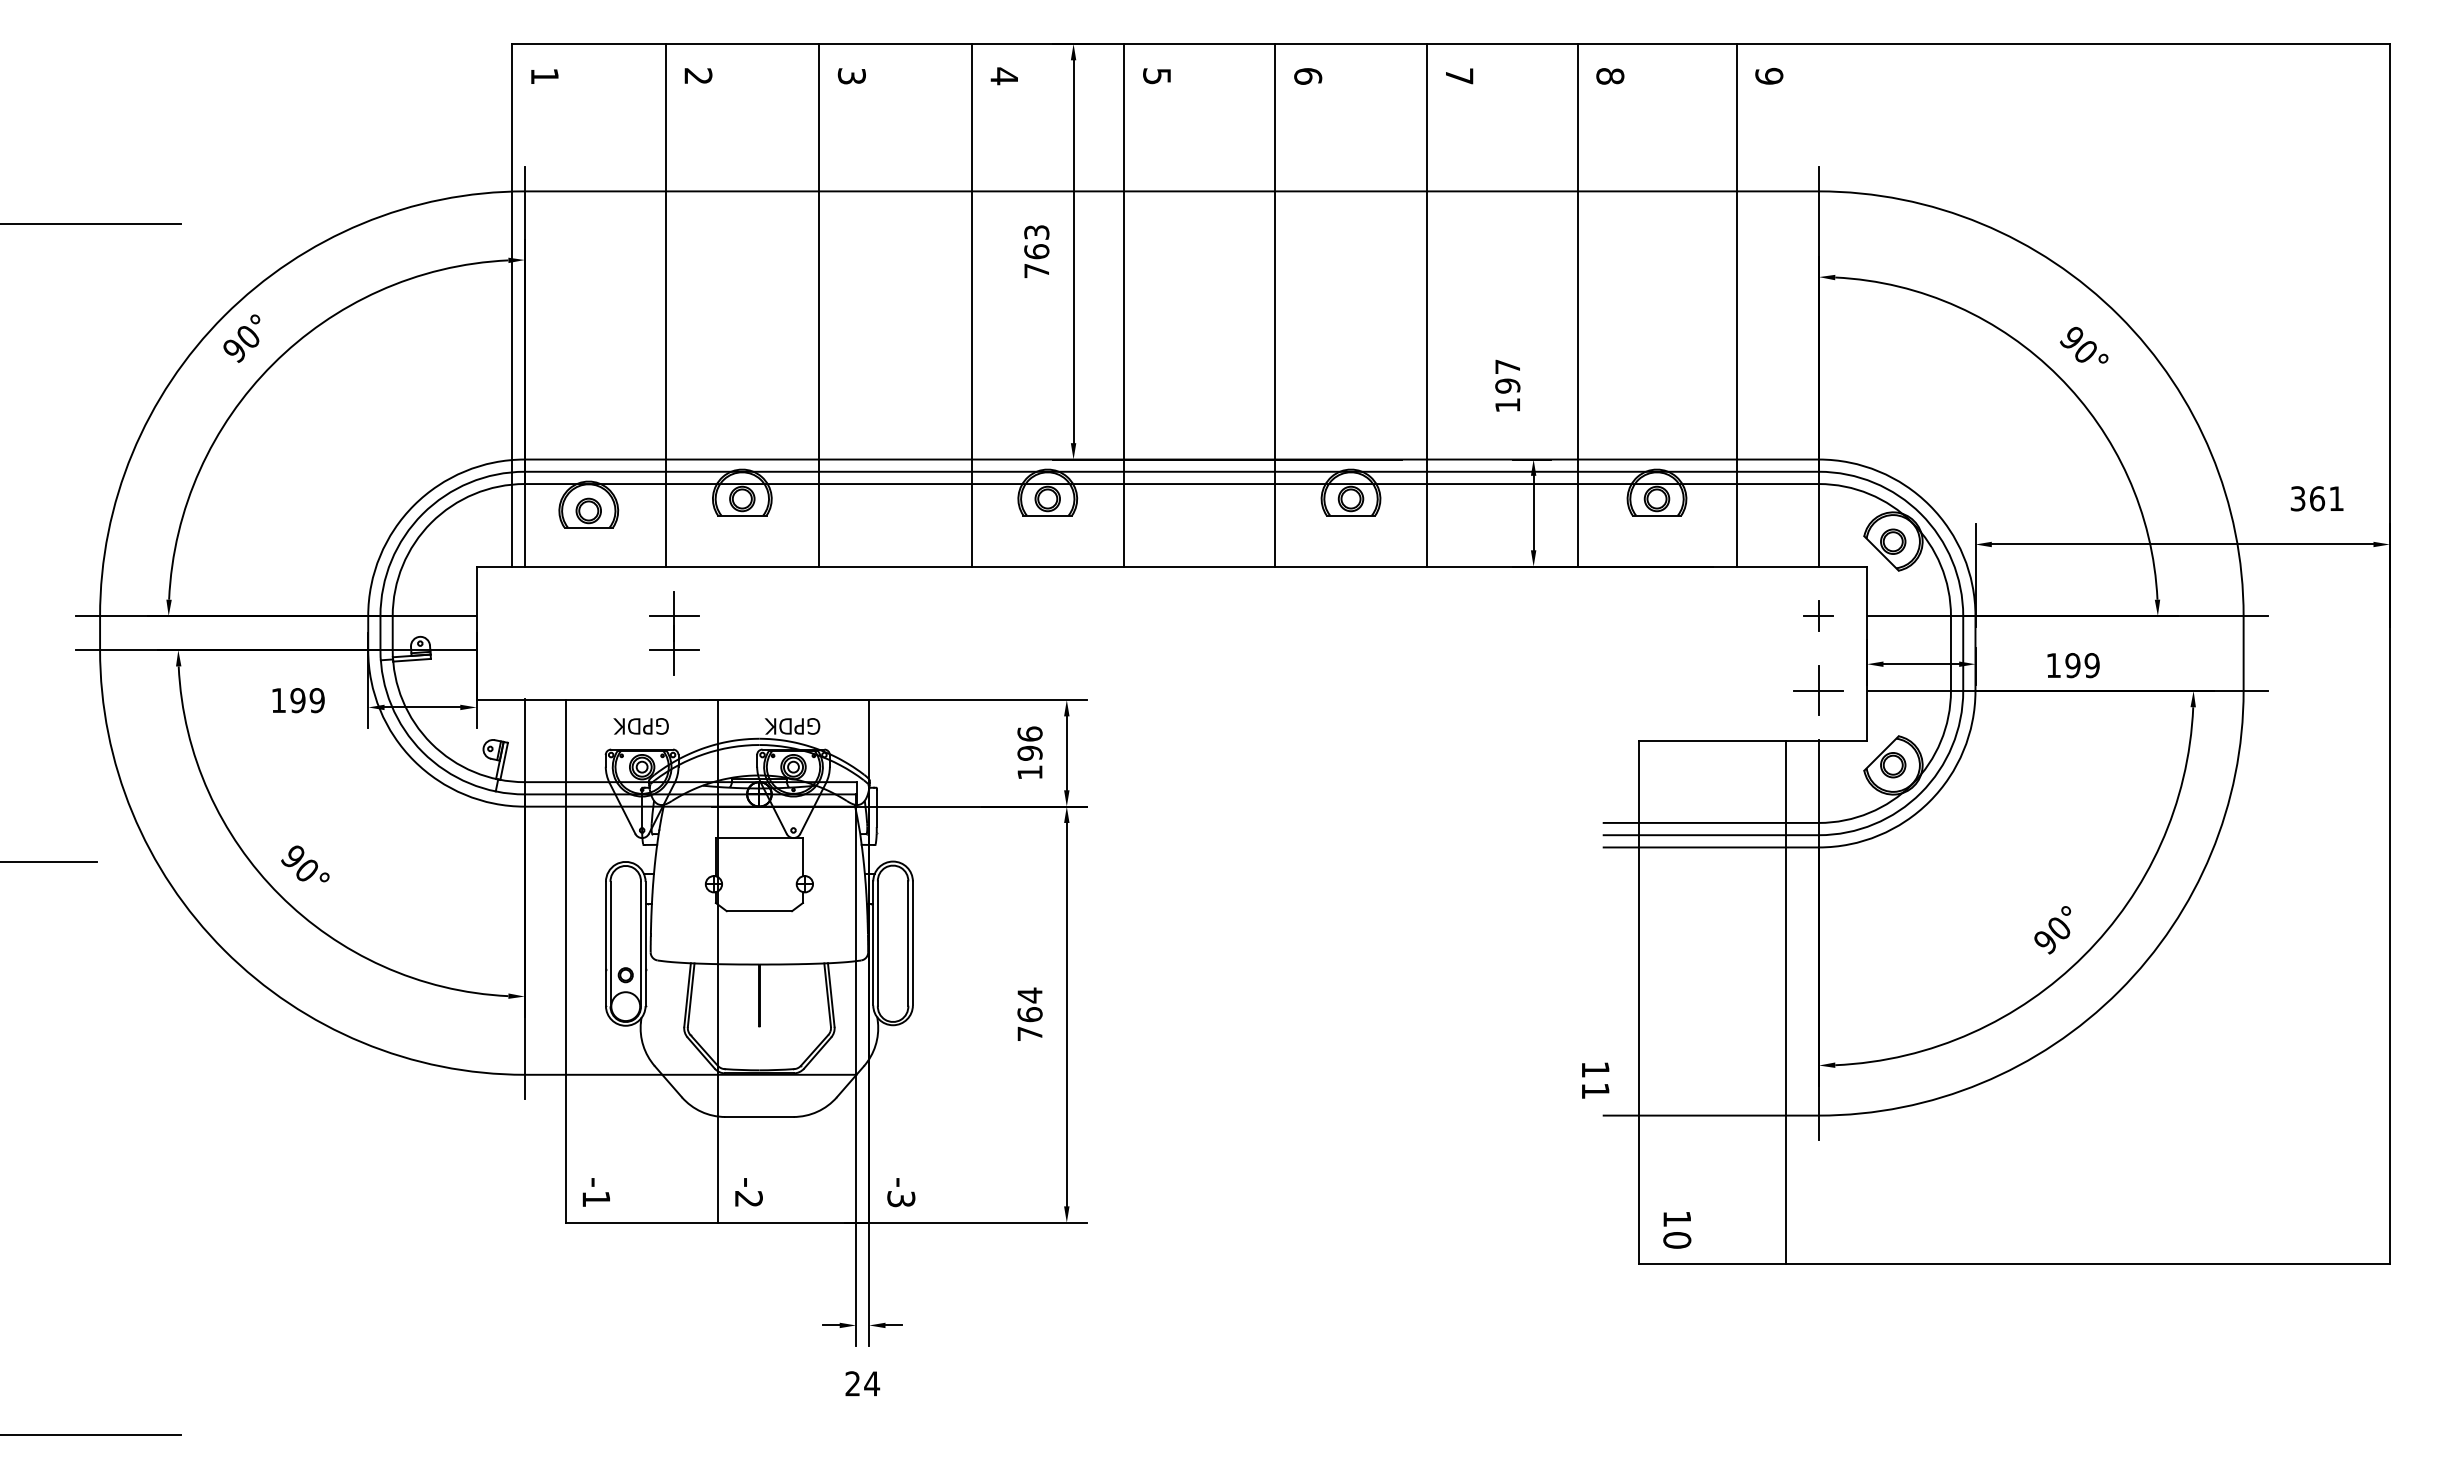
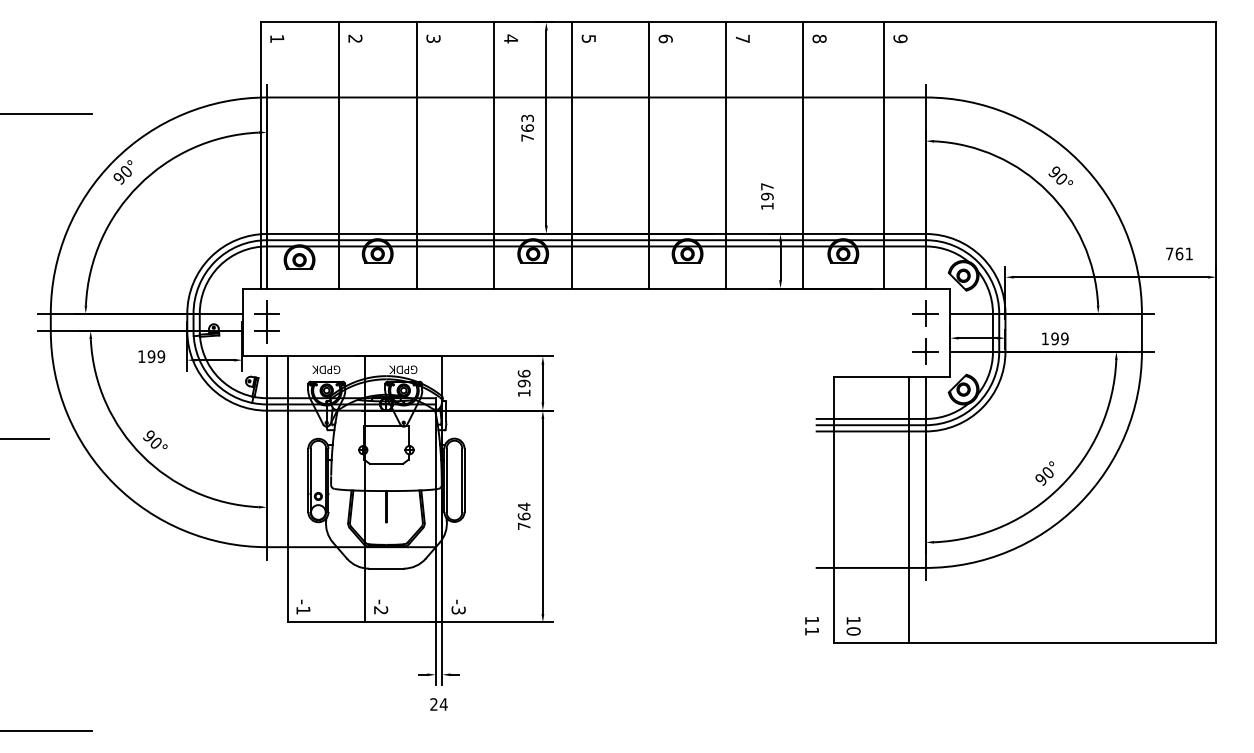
text: (2297, 497) -> (1169, 253), 361 -> 761
part: (1818, 615) -> (925, 313), size x1.67
part: (673, 631) -> (266, 321), moved
text: (1594, 1081) -> (811, 626), moved

